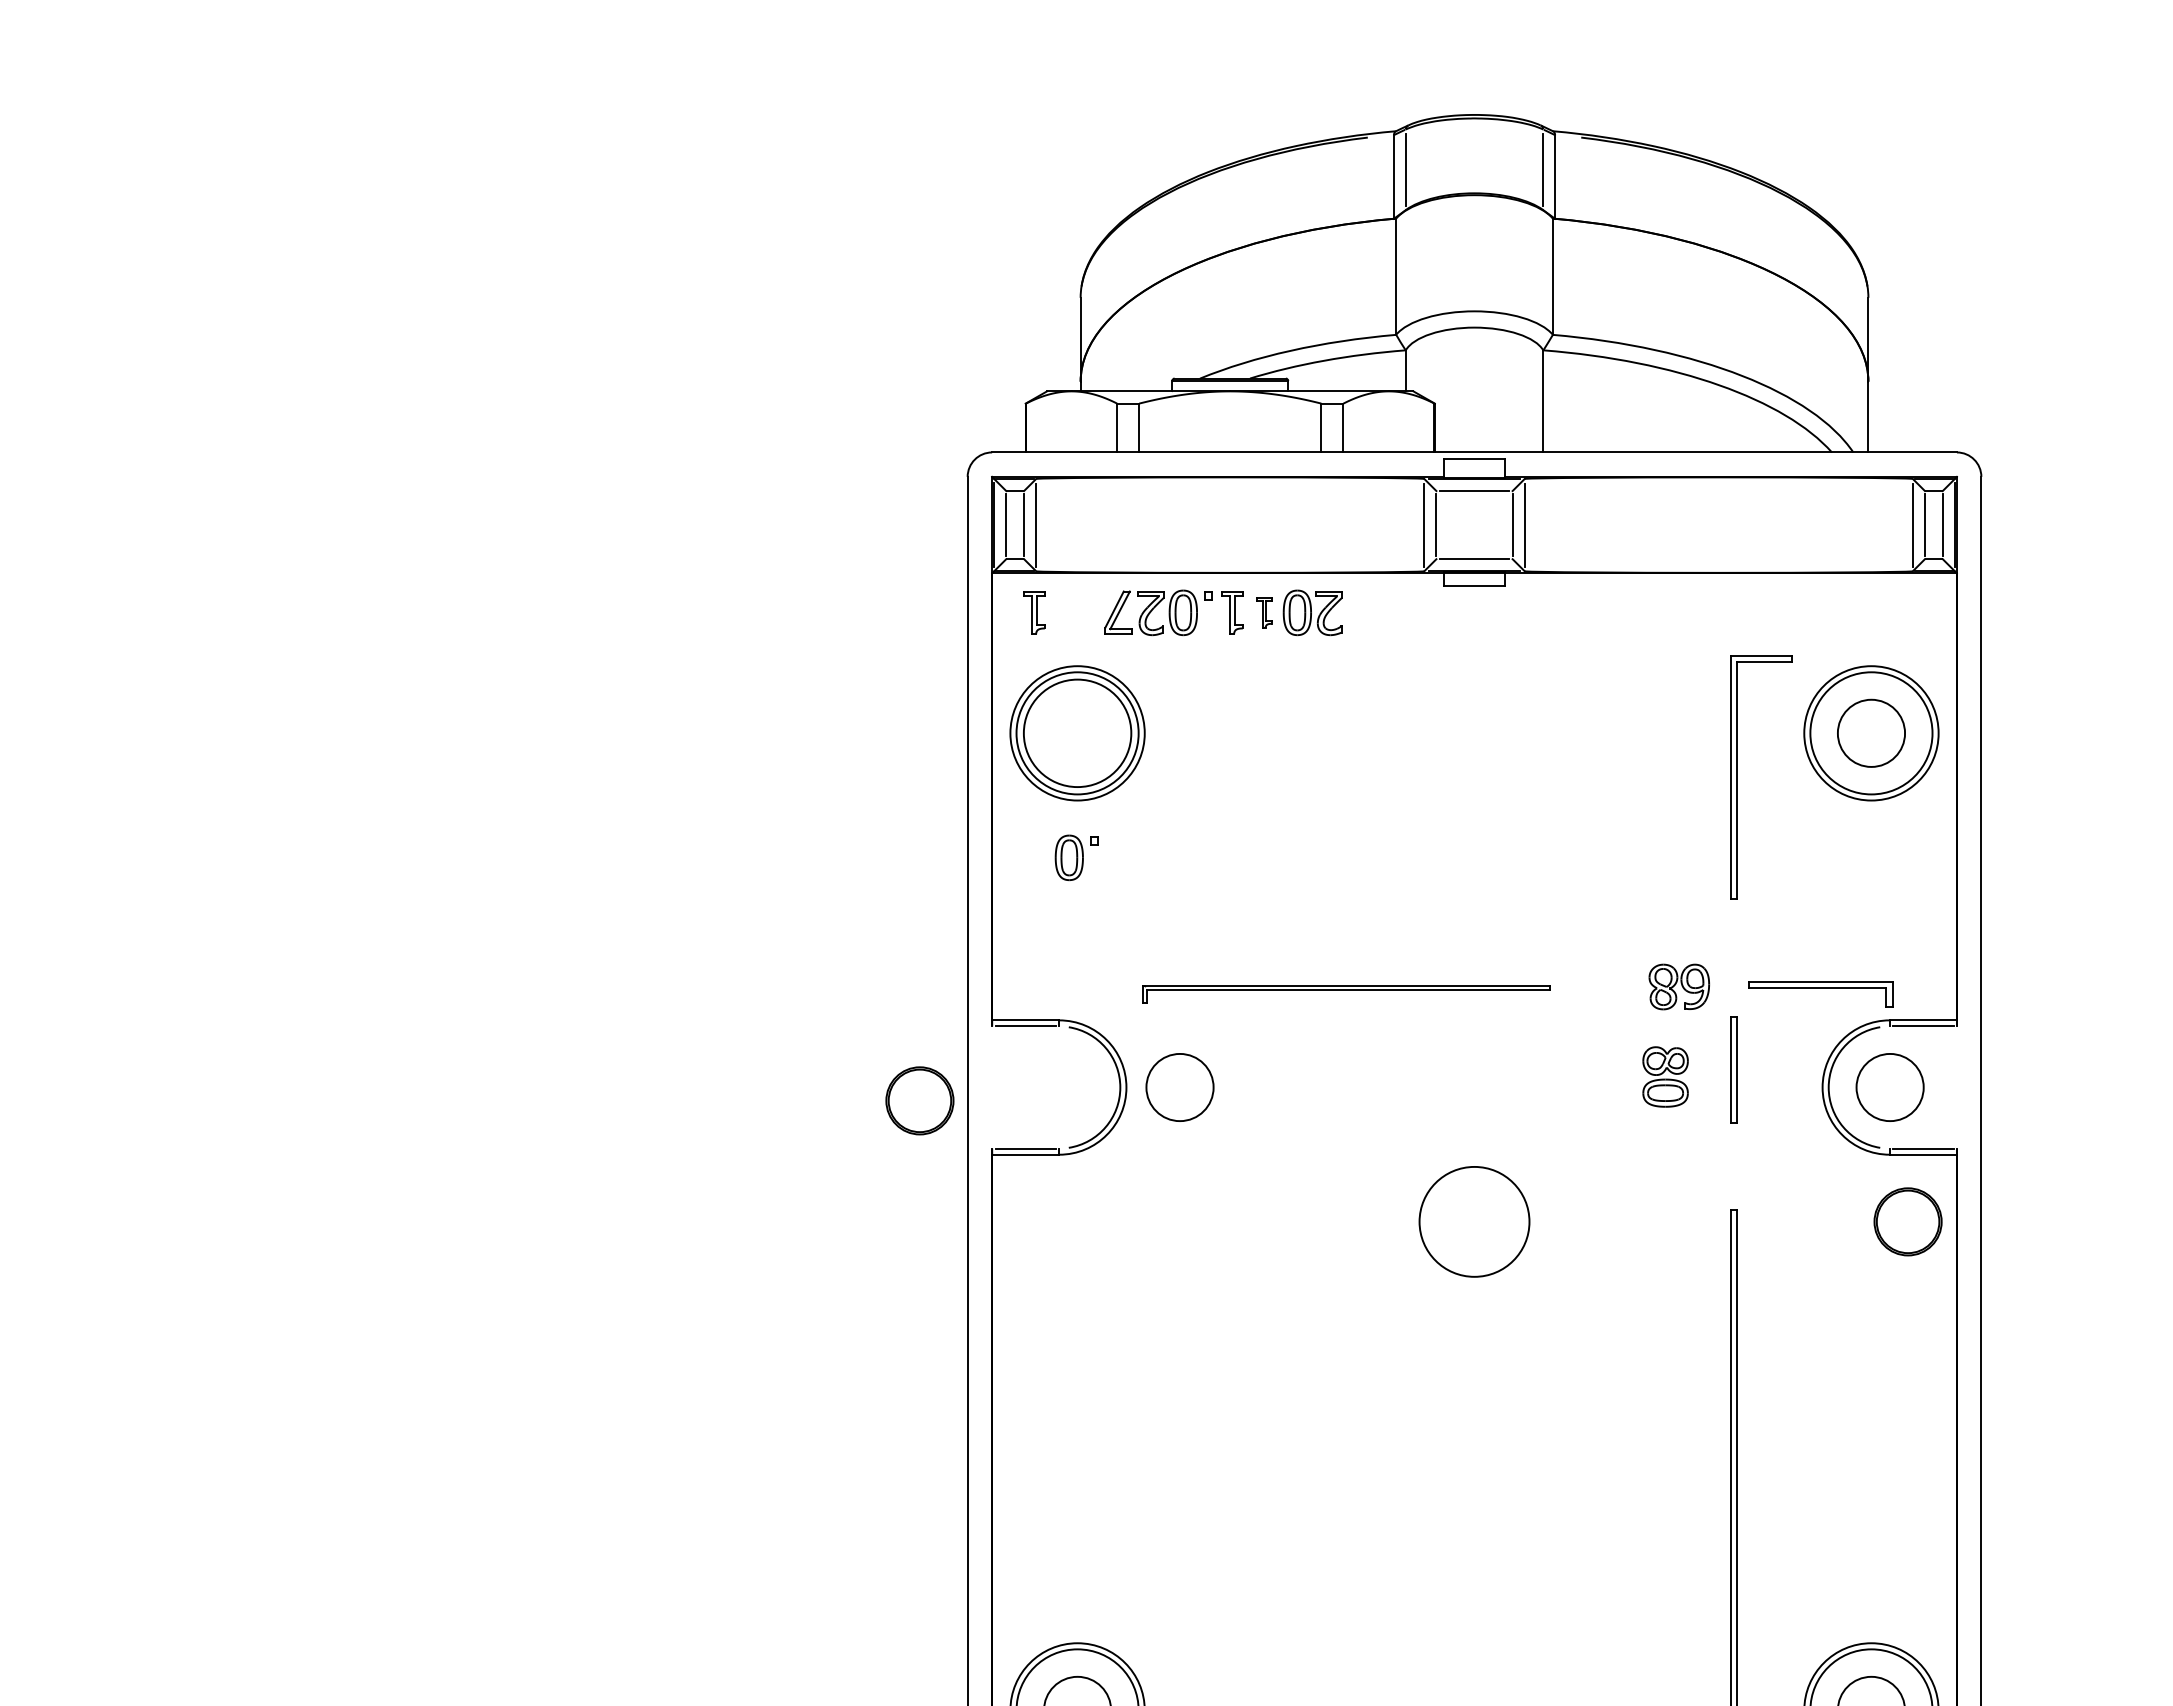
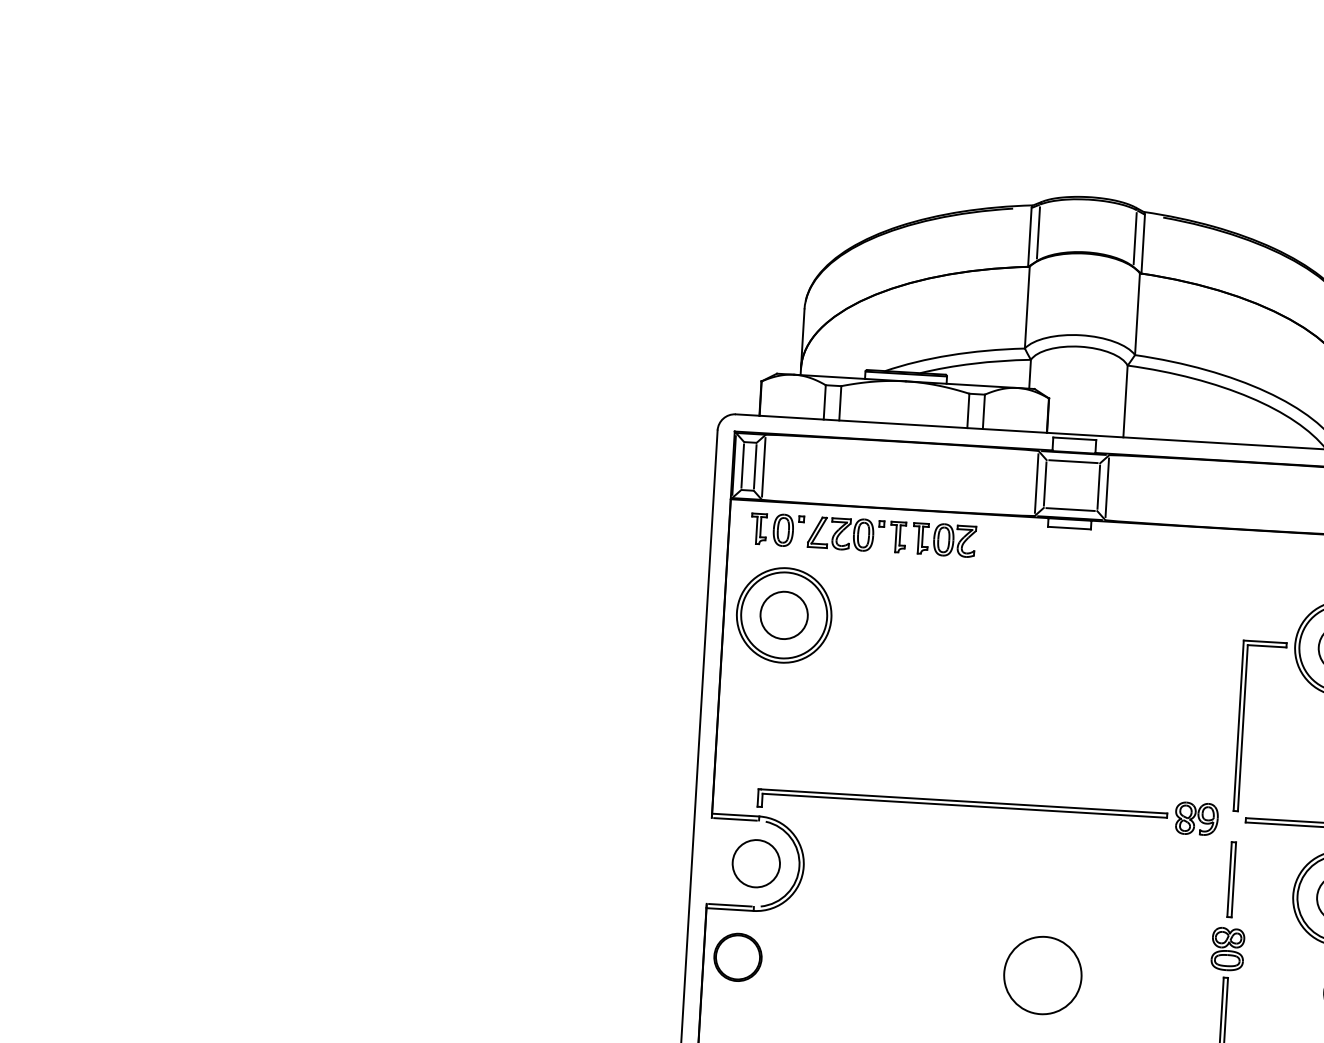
part: (1264, 612) -> (920, 538), size x1.43
circle: (1077, 732) -> (784, 614), size x0.62
part: (1737, 777) -> (1243, 726), moved
part: (1076, 857) -> (788, 530), moved
part: (1346, 994) -> (962, 810), size x1.43
part: (1665, 1076) -> (1227, 948), moved
circle: (1179, 1087) -> (755, 863), moved
part: (919, 1100) -> (737, 957), moved

